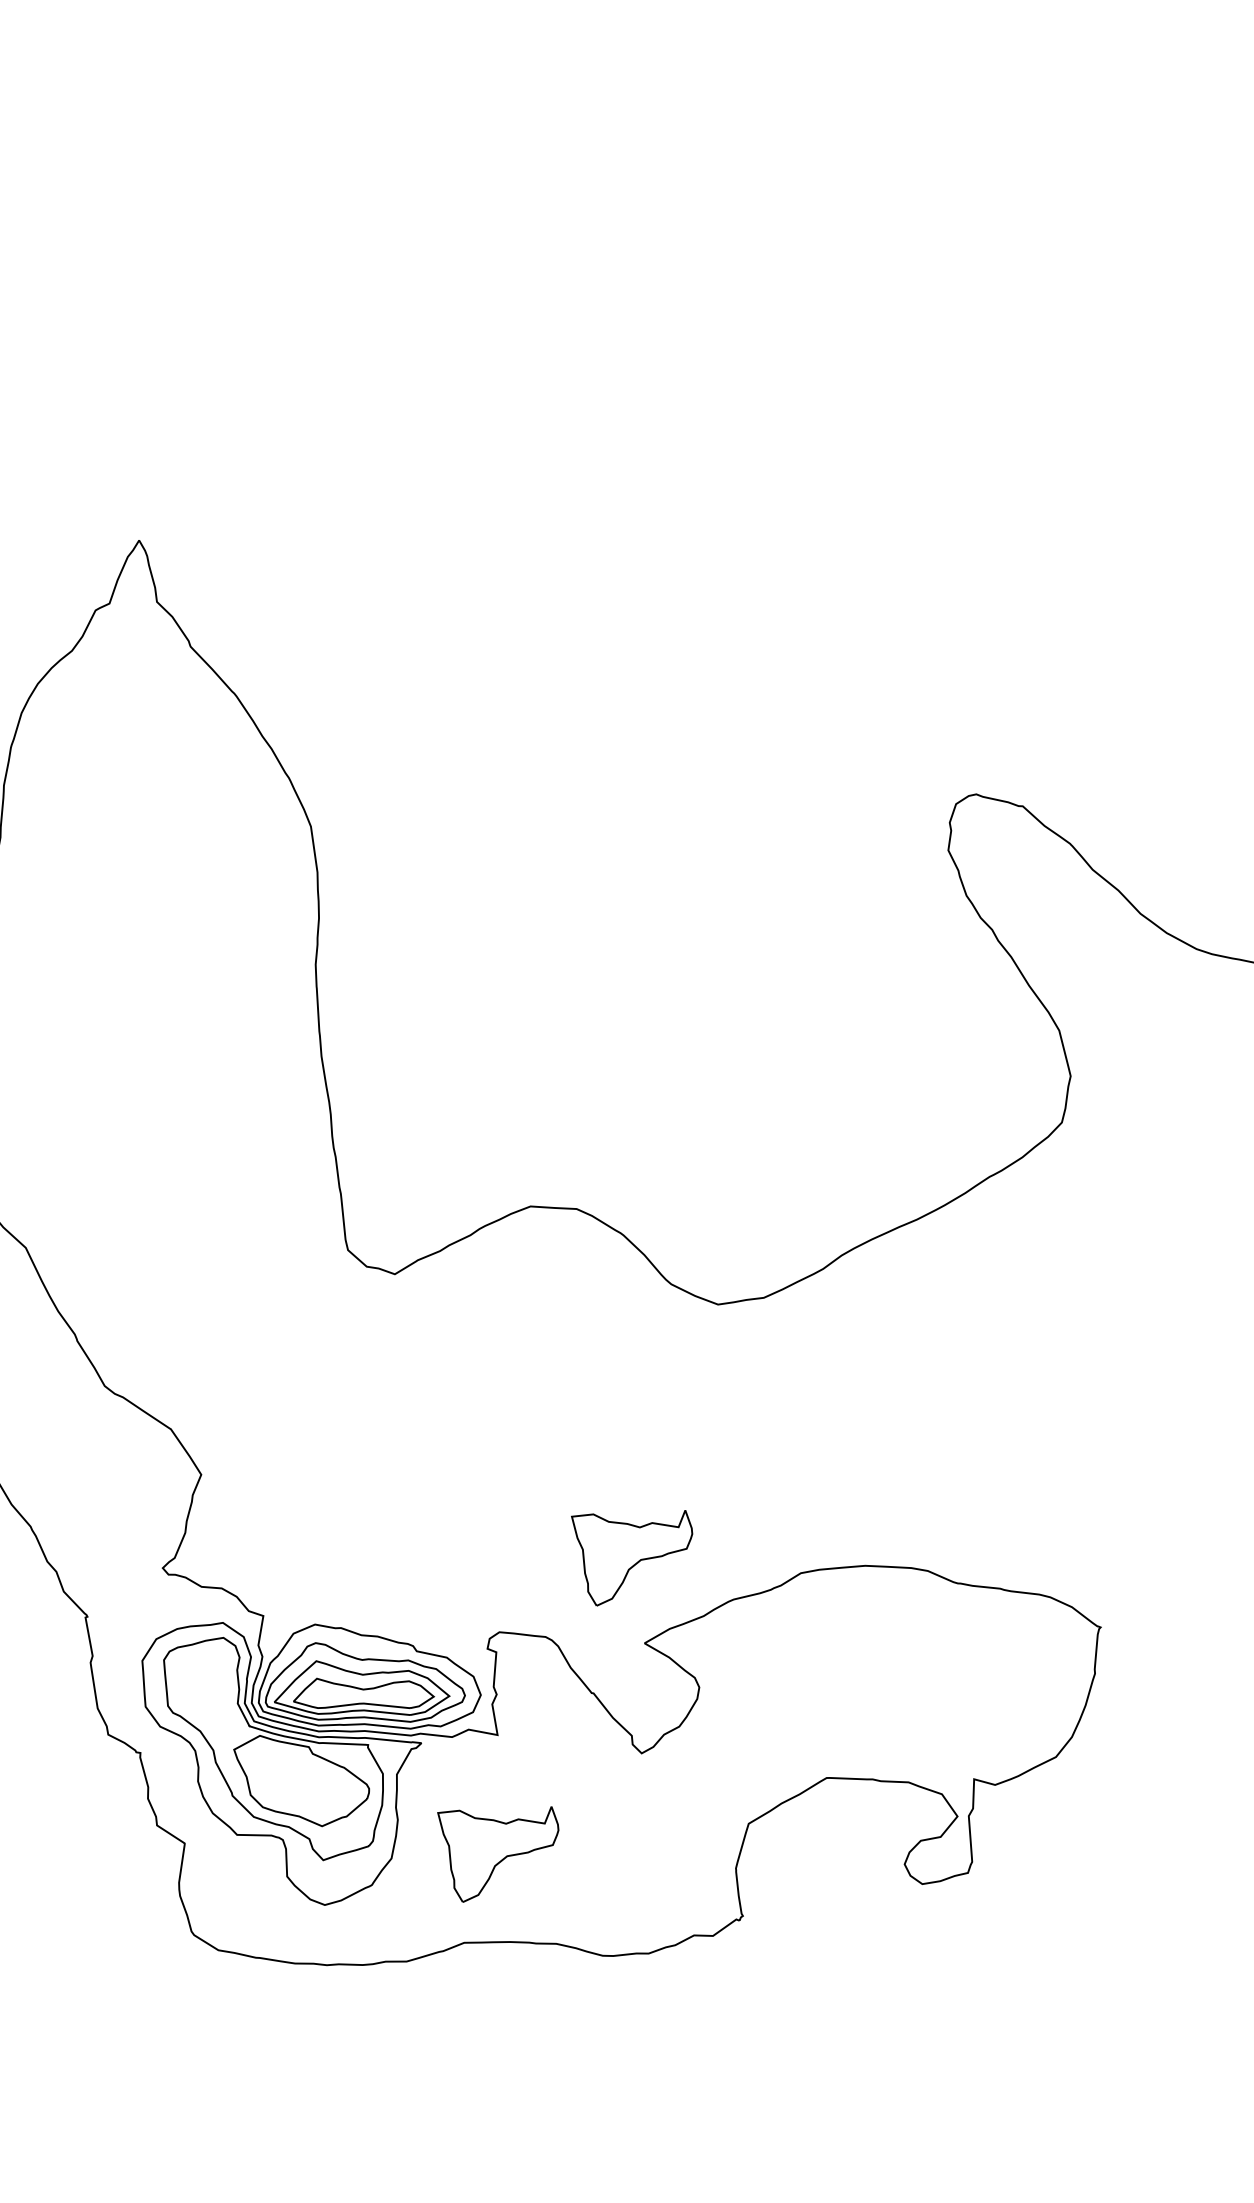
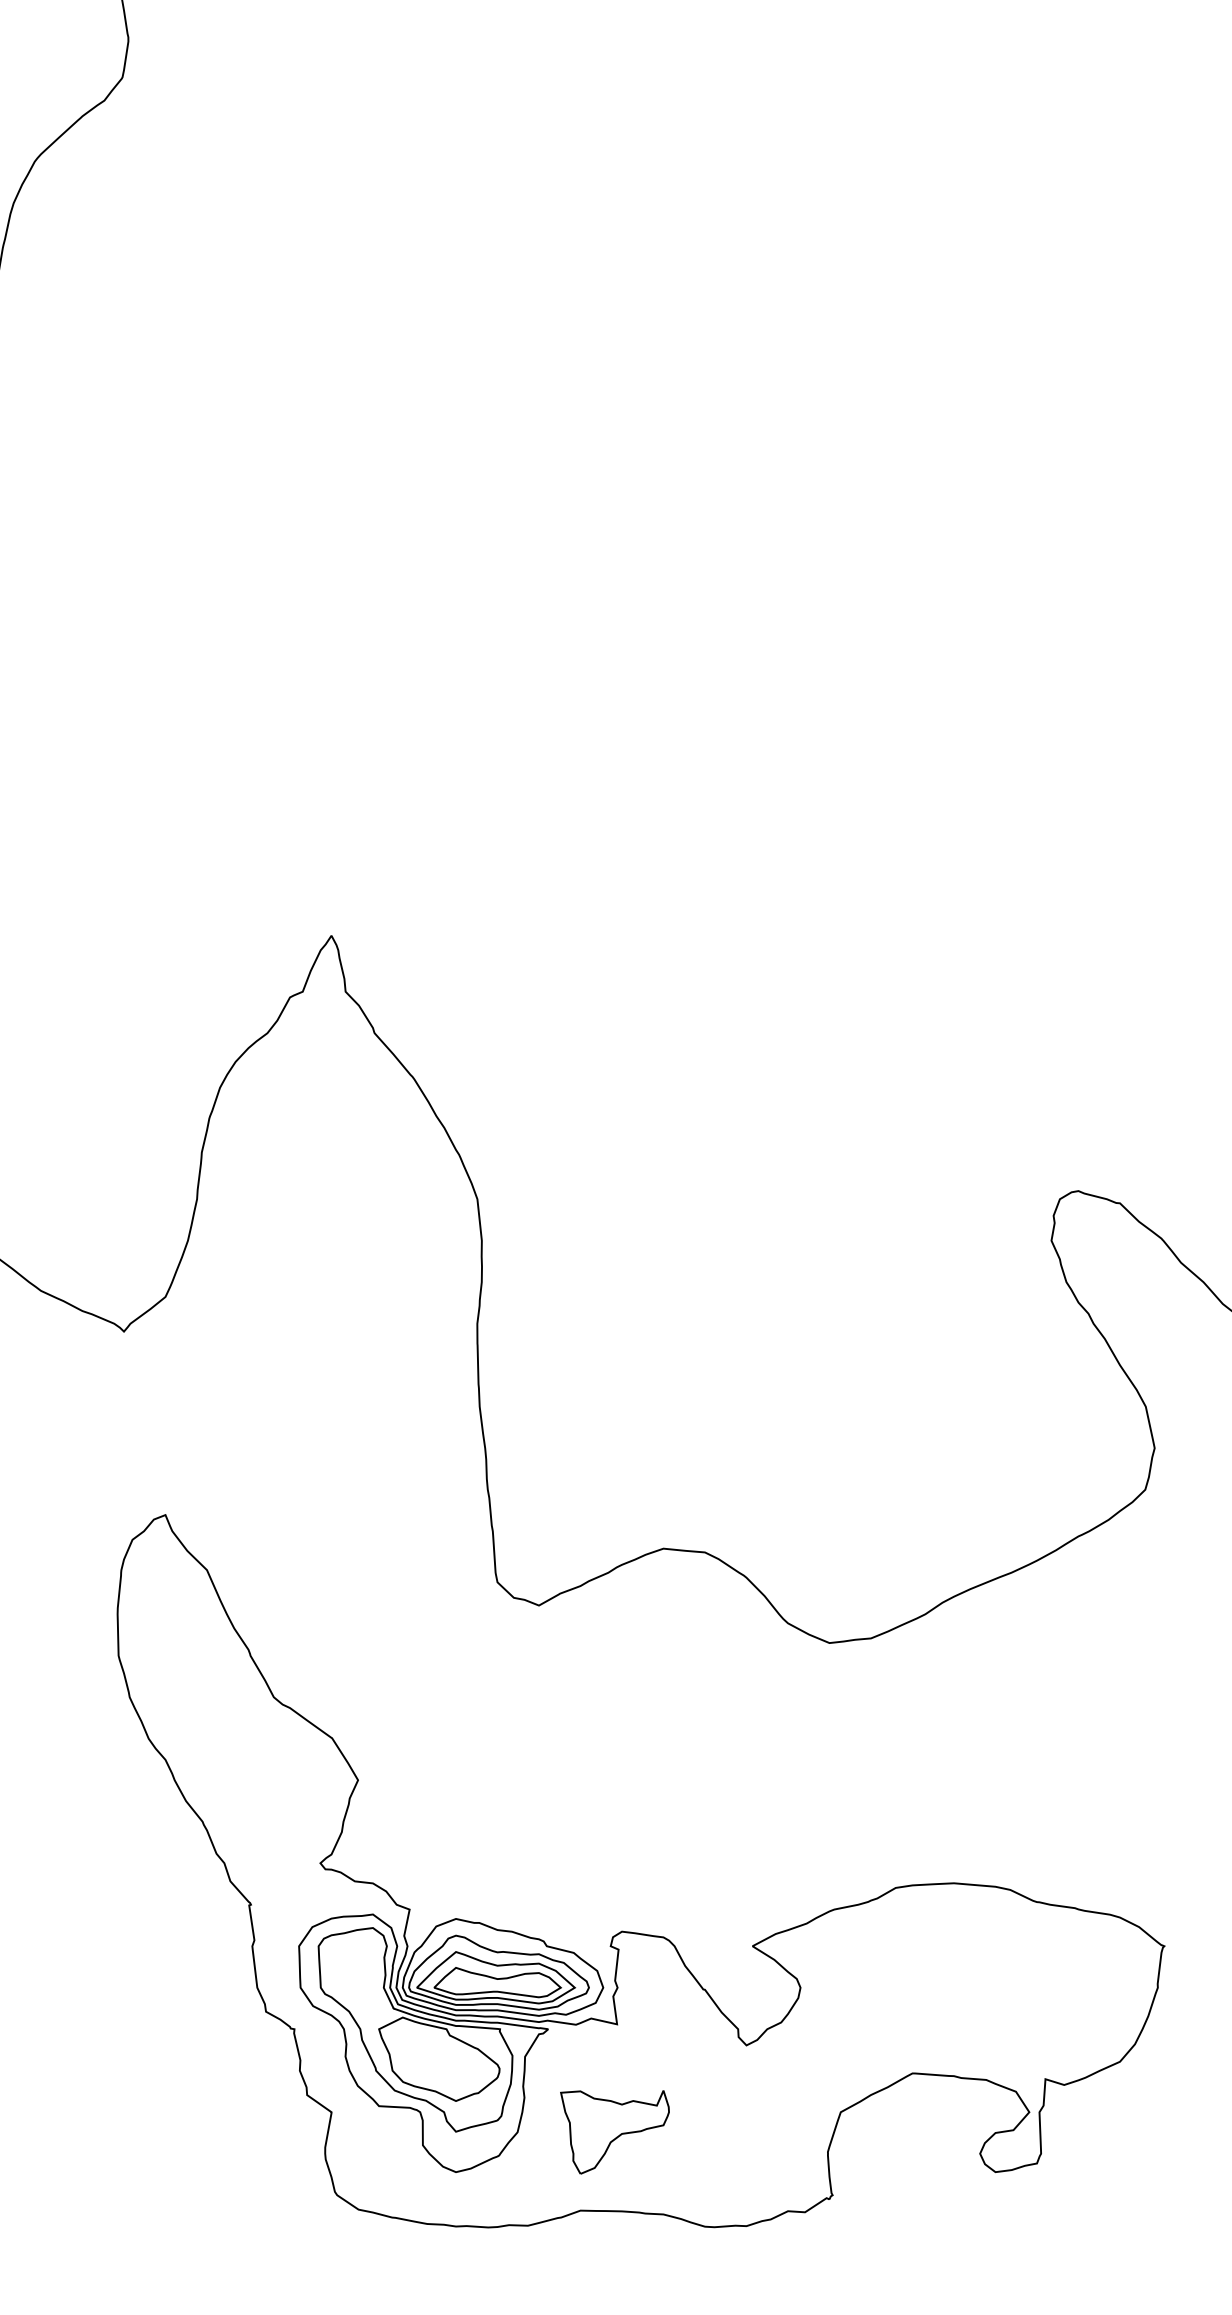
part: (632, 1558) -> (744, 1869), removed

